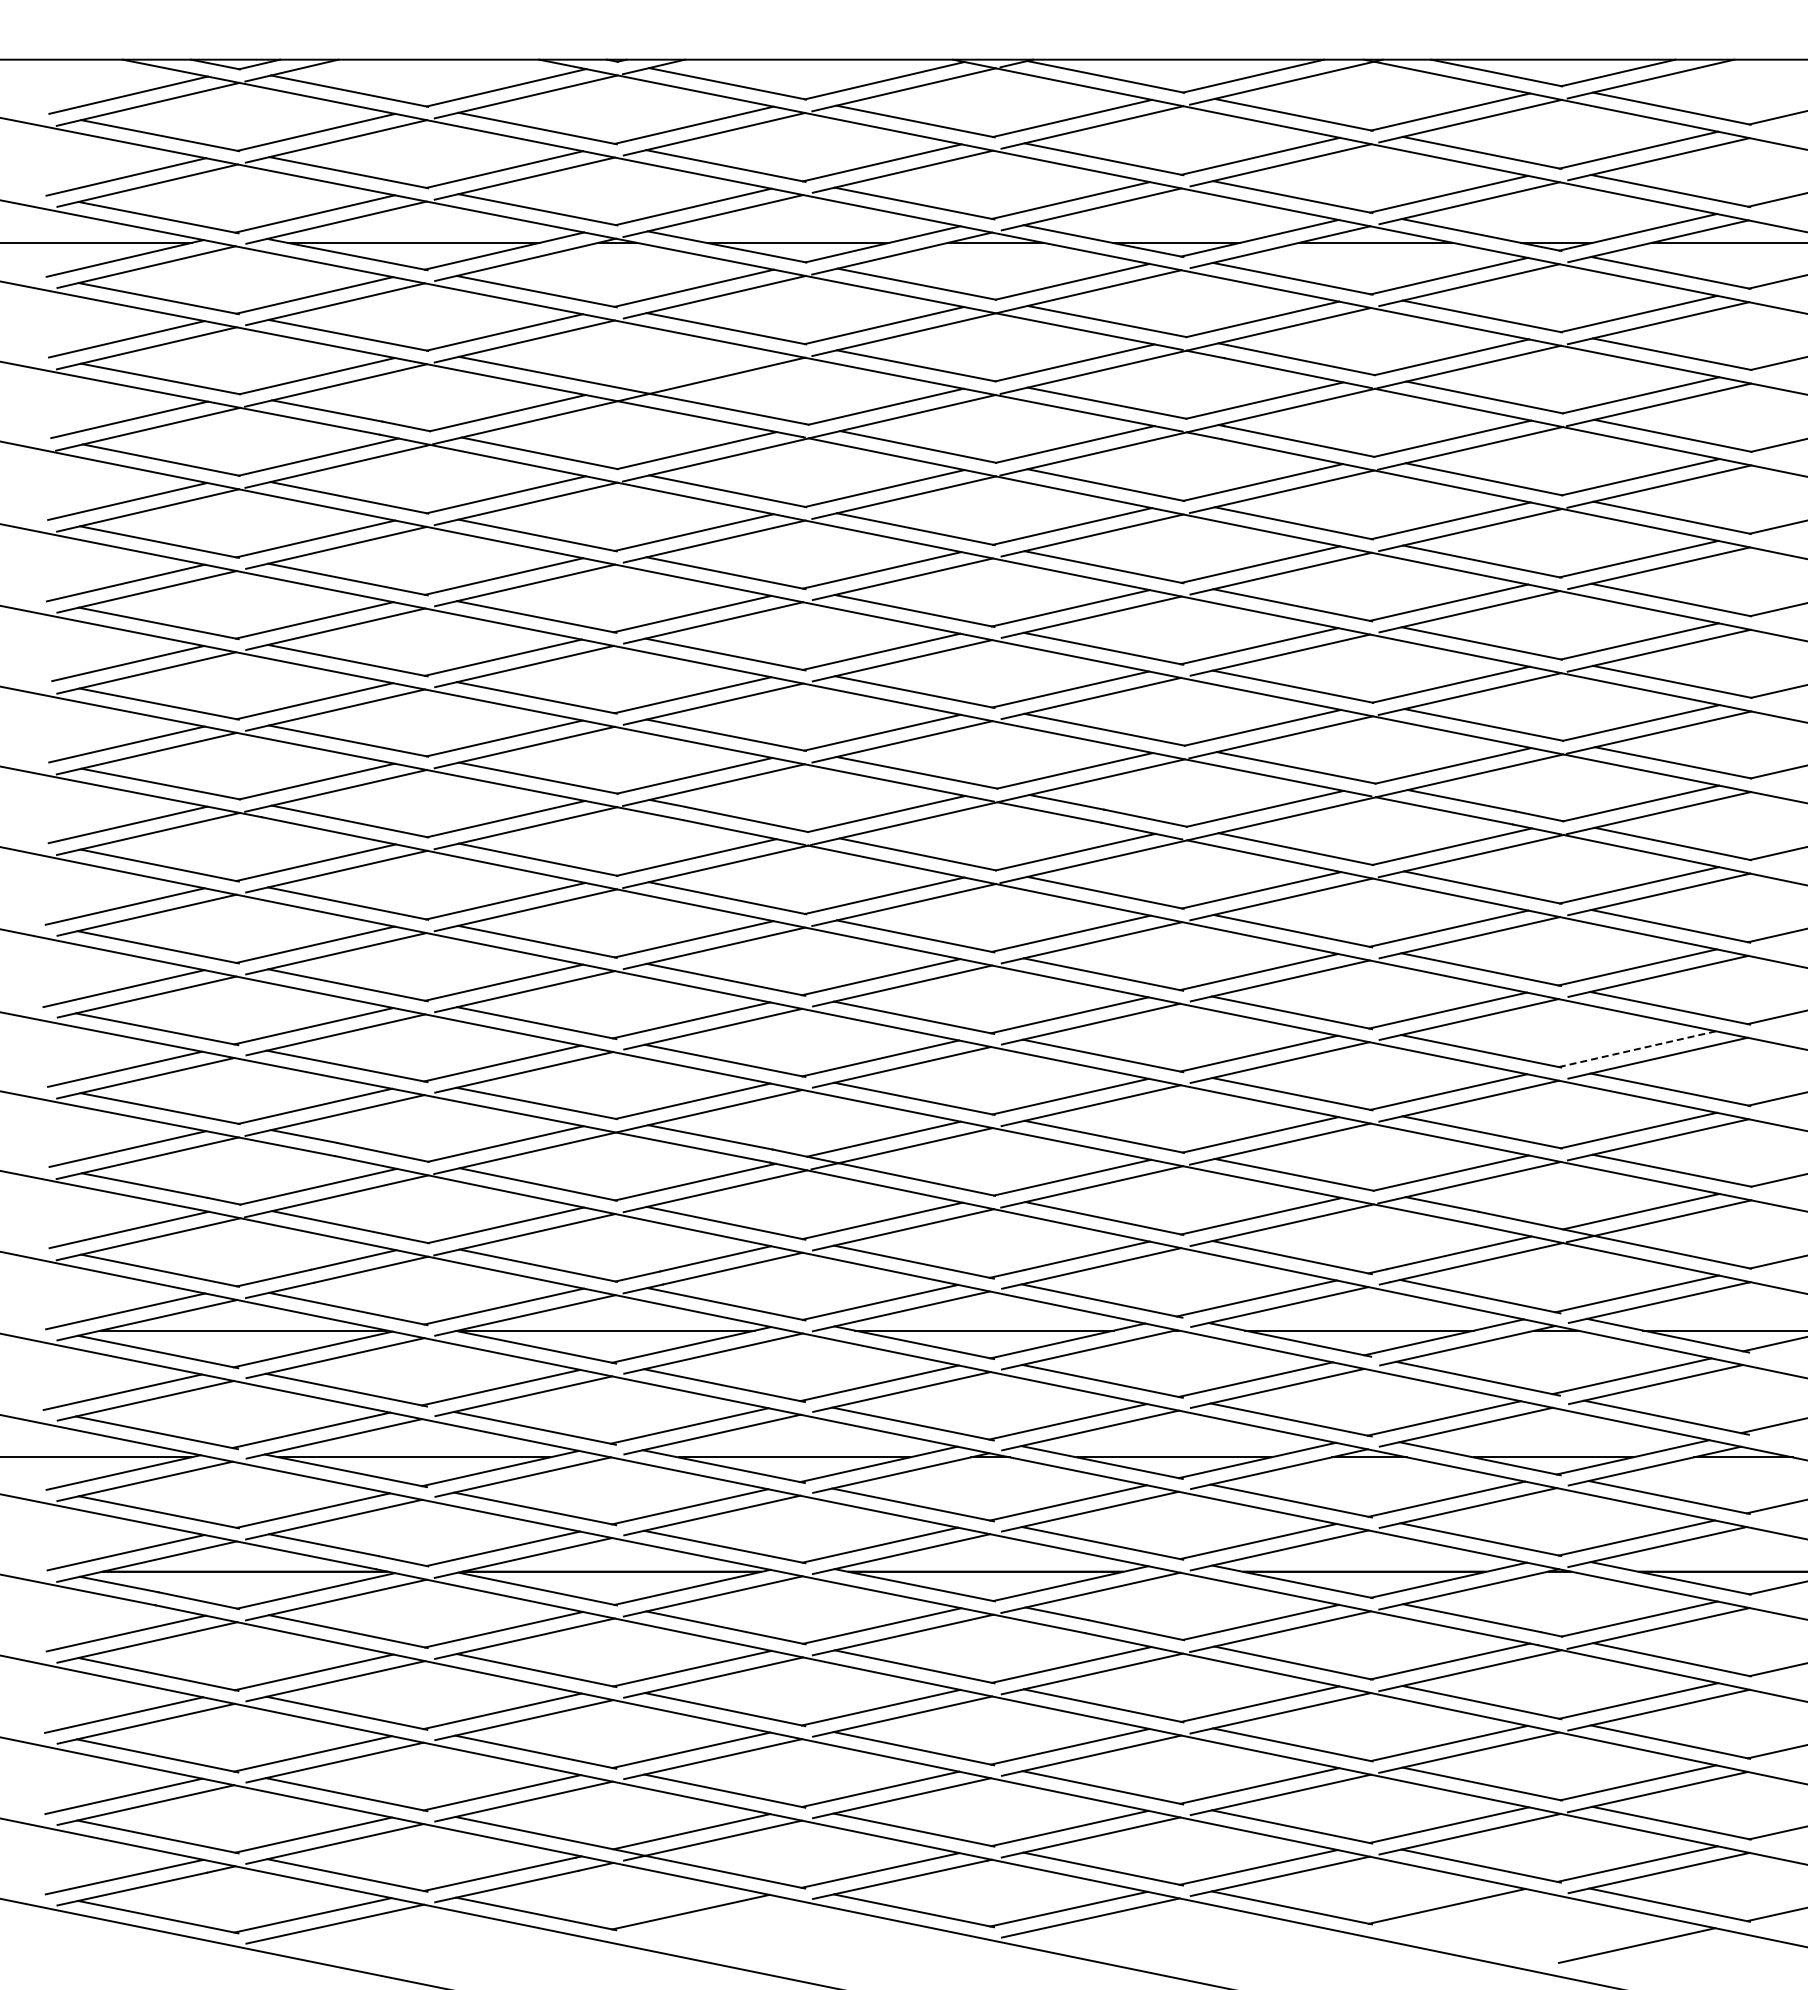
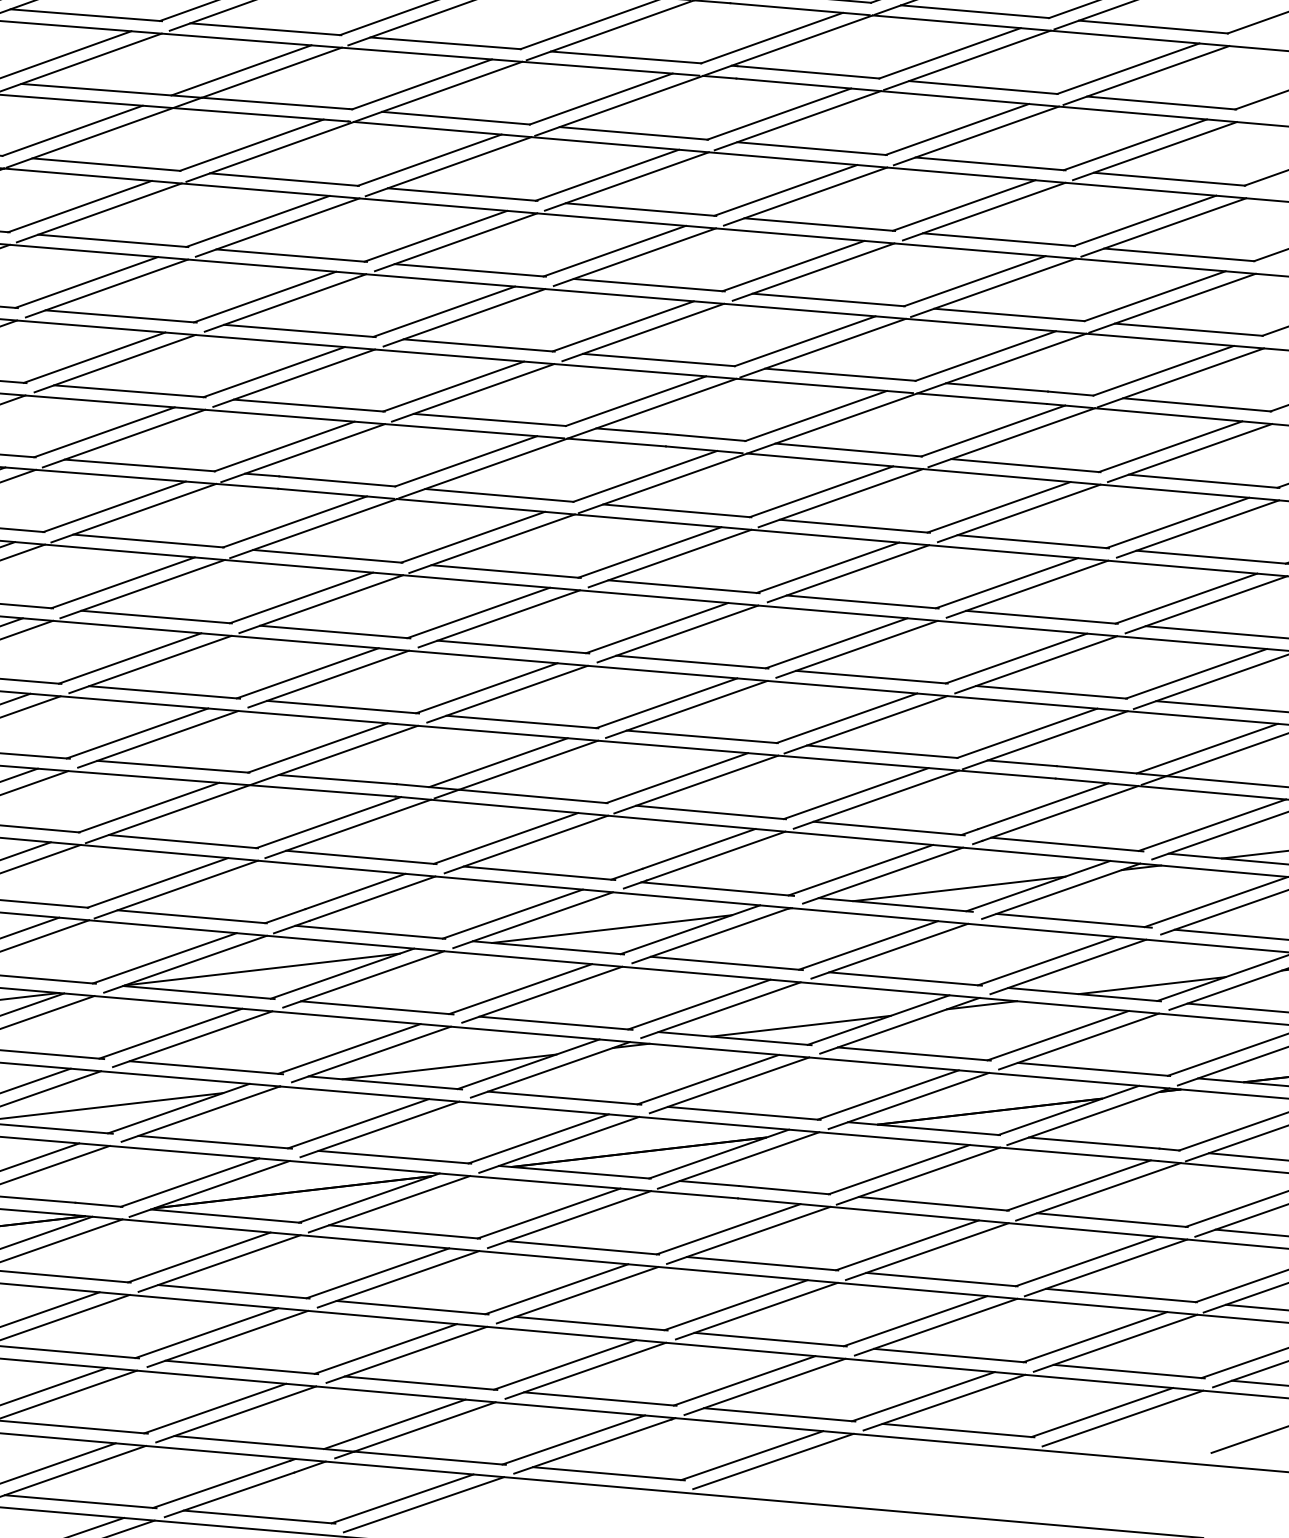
line: (695, 369) -> (241, 70), added
line: (1637, 1049) -> (1186, 598), dashed -> solid
line: (1468, 1915) -> (1122, 1418), added
line: (712, 1920) -> (423, 1504), added

